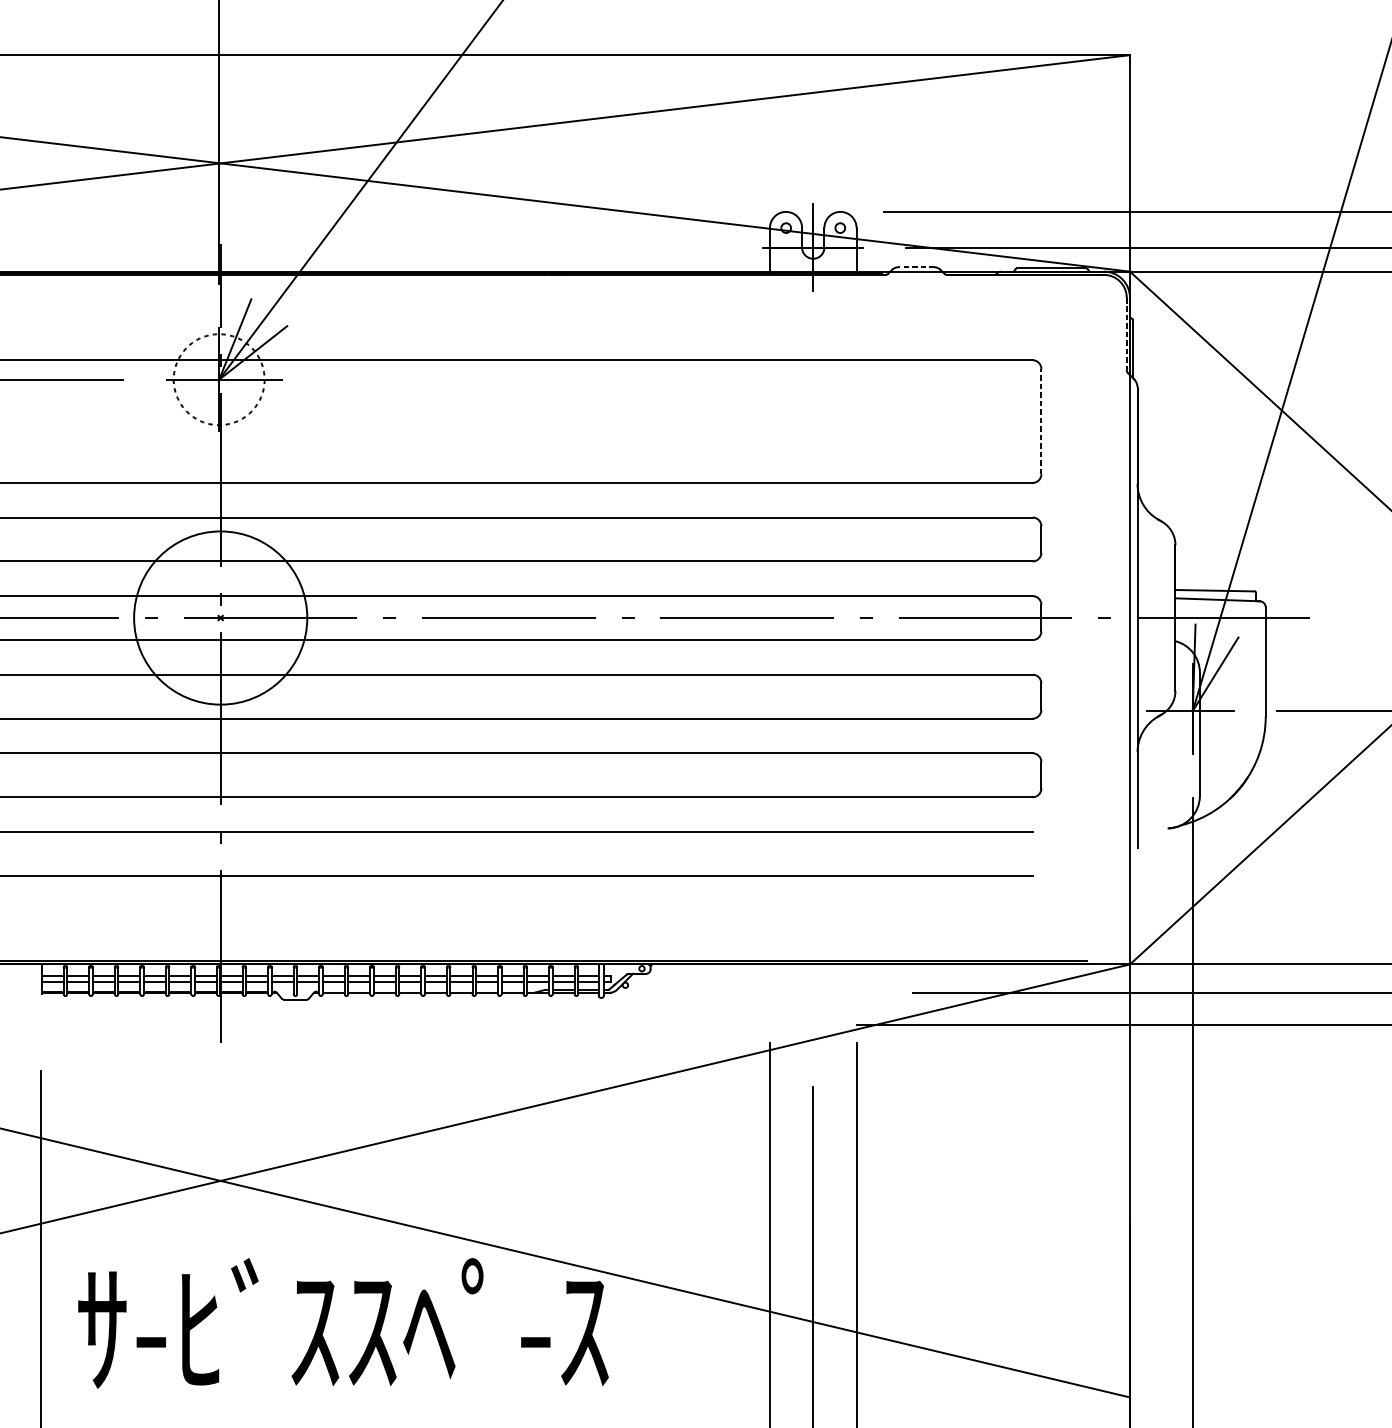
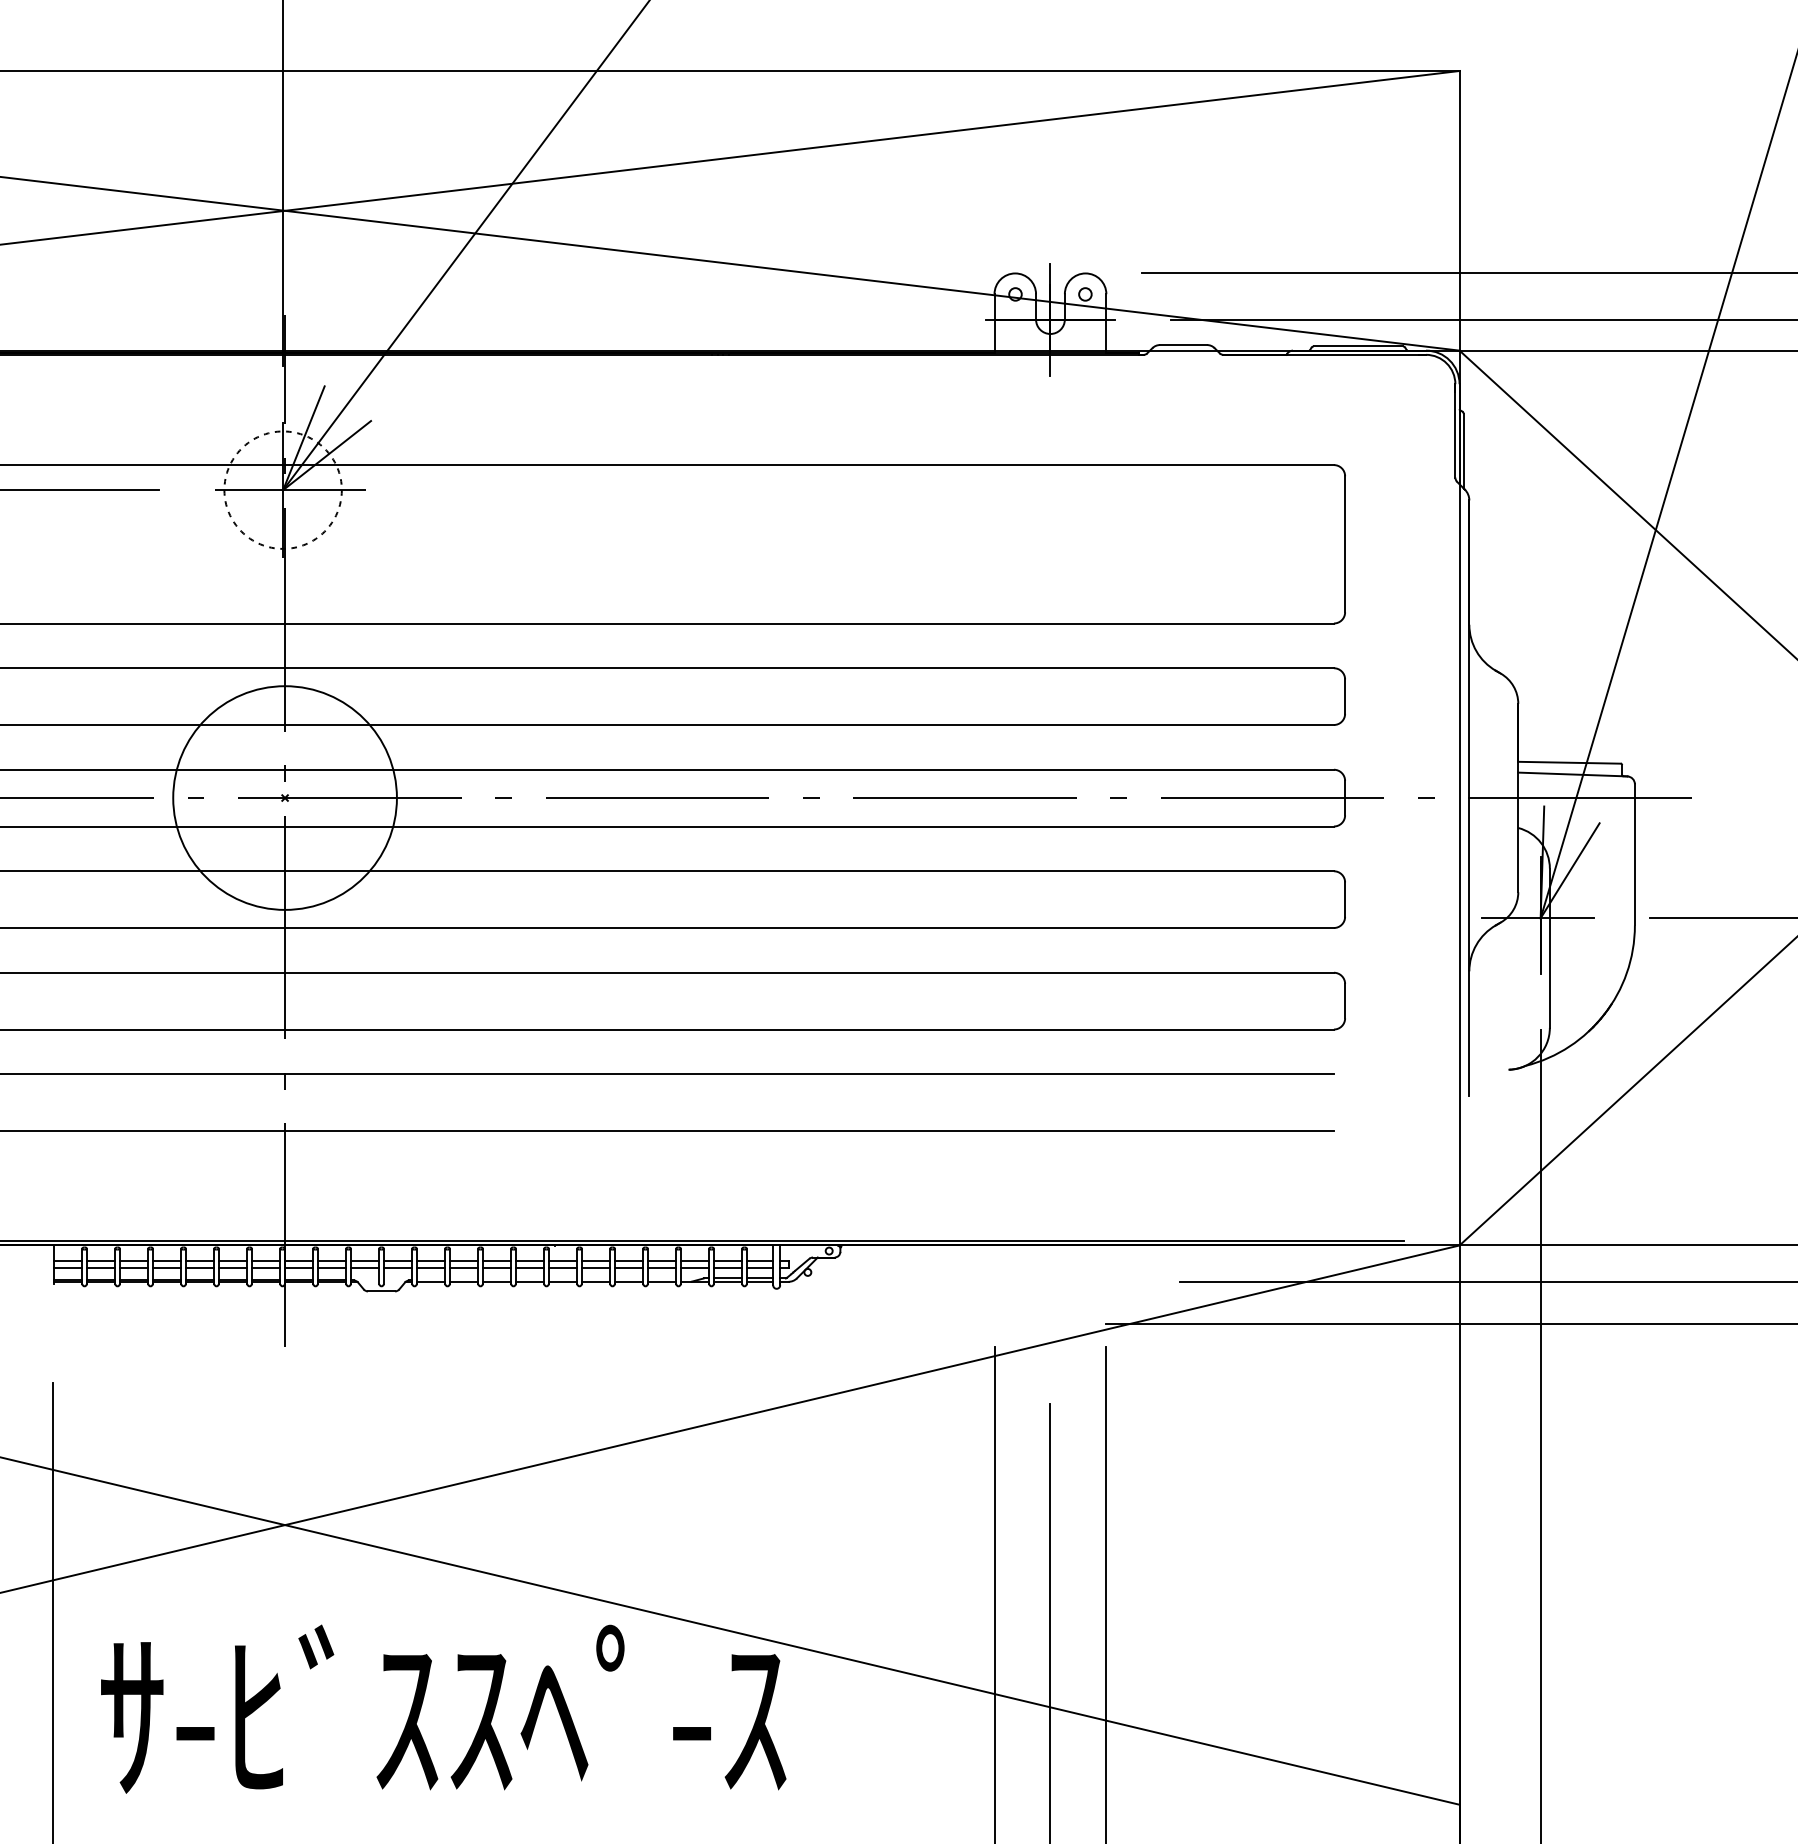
line: (916, 267) -> (1183, 345), dashed -> solid
line: (1126, 333) -> (1455, 430), dashed -> solid
line: (1041, 420) -> (1345, 543), dashed -> solid

